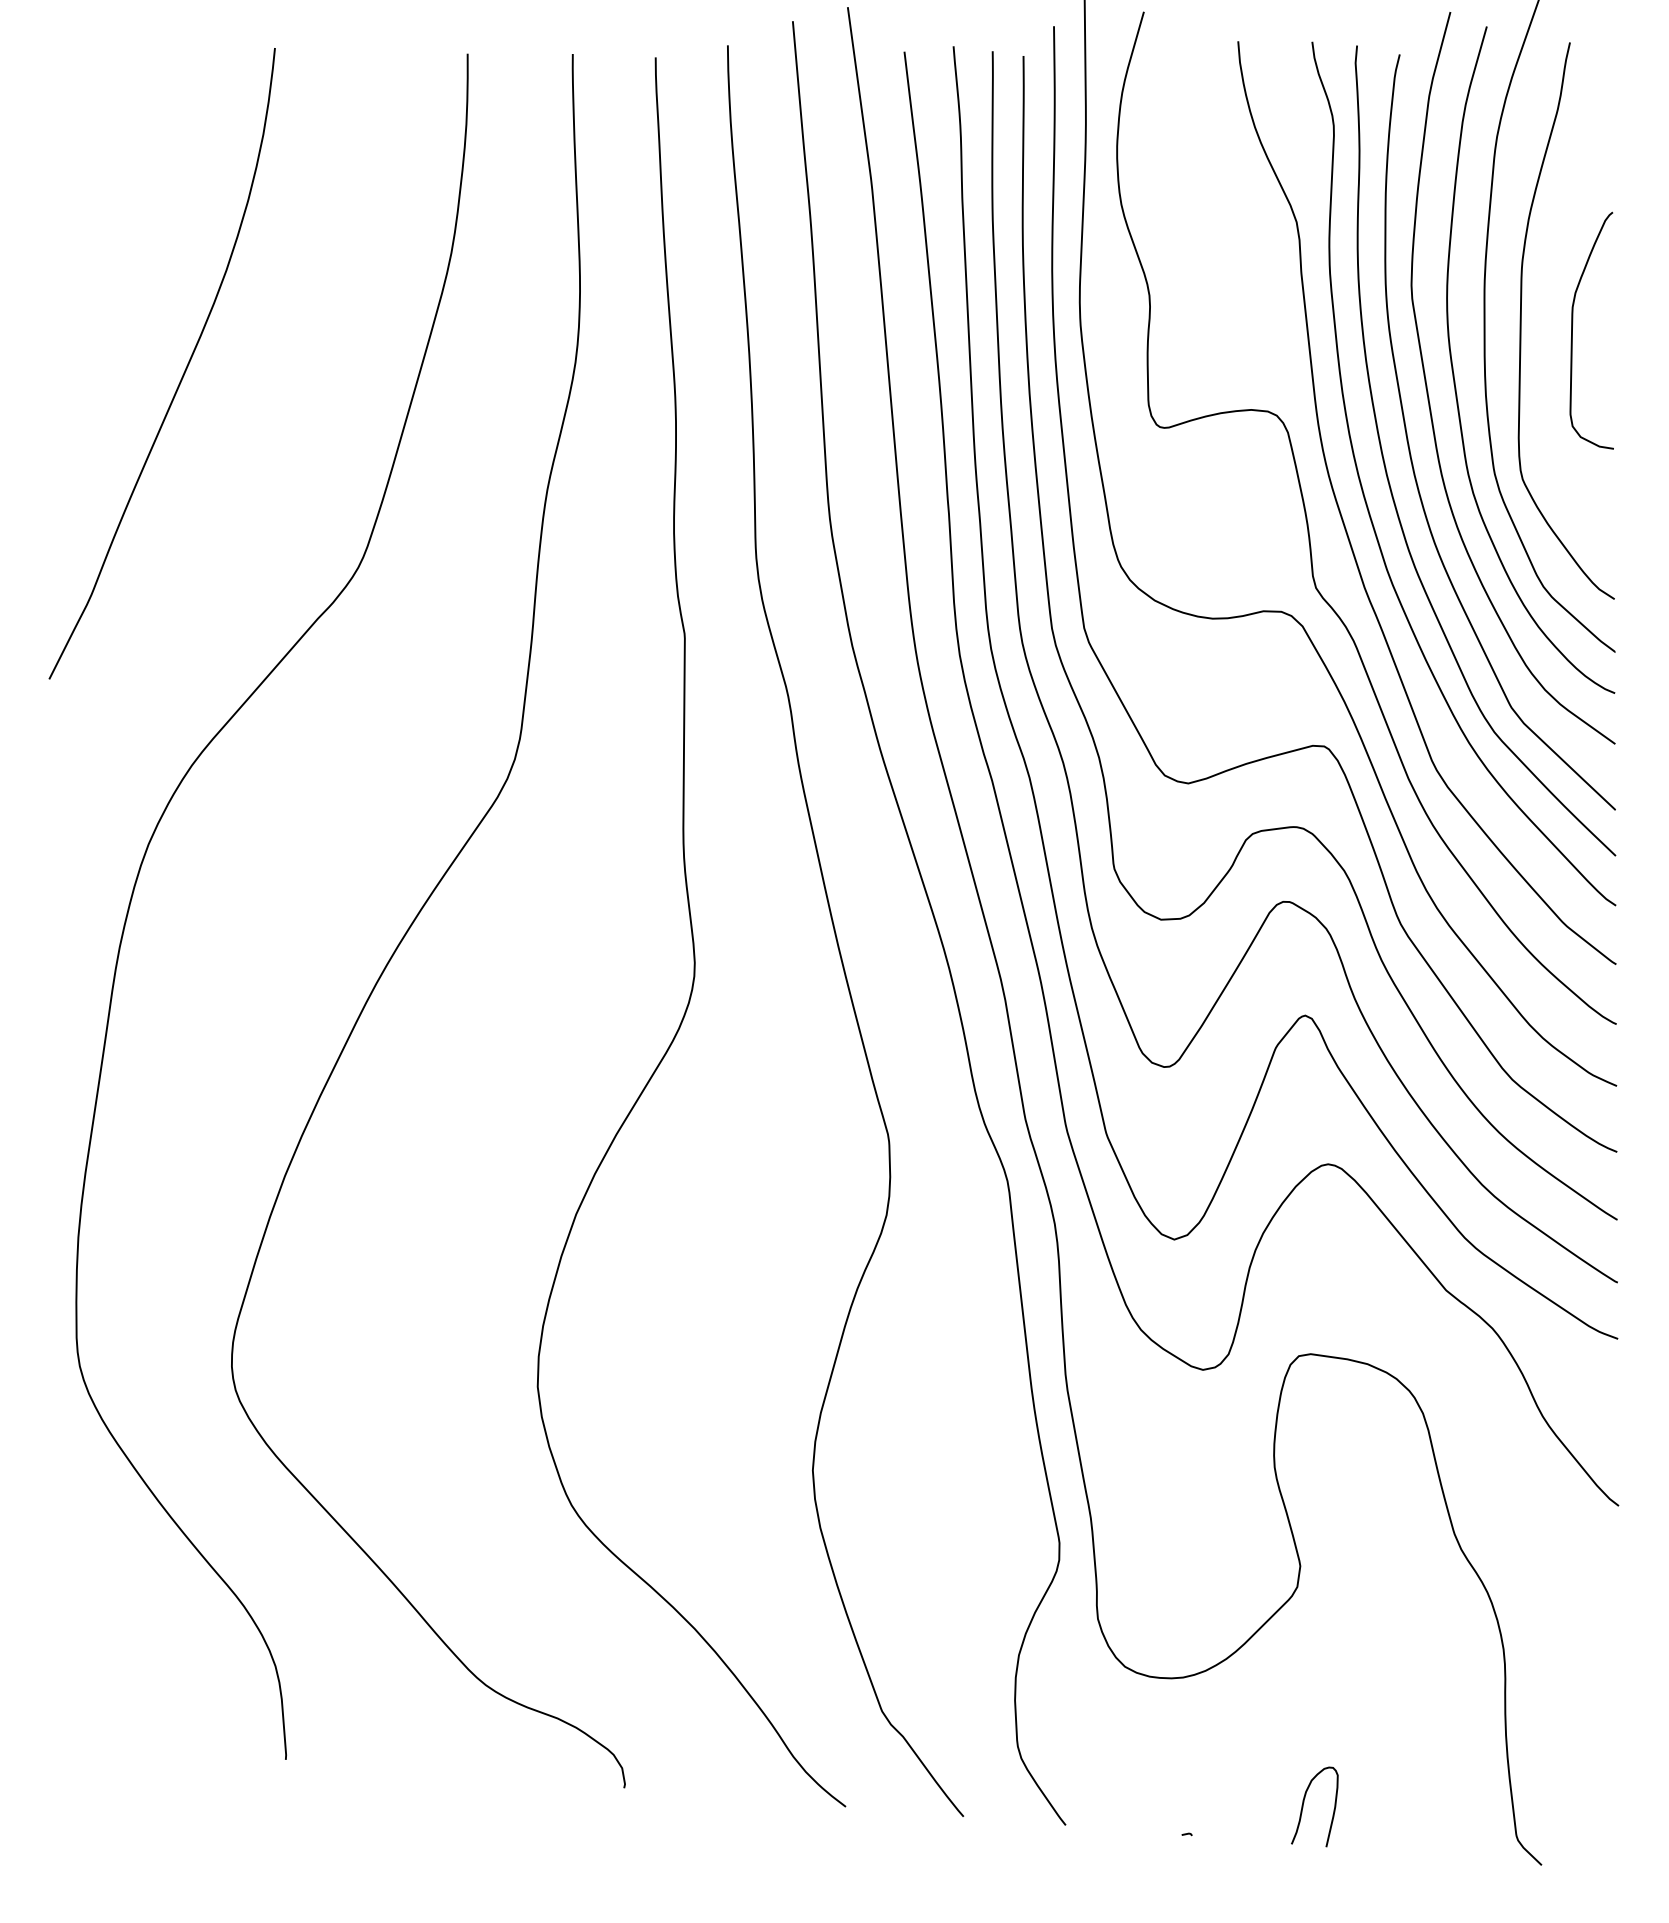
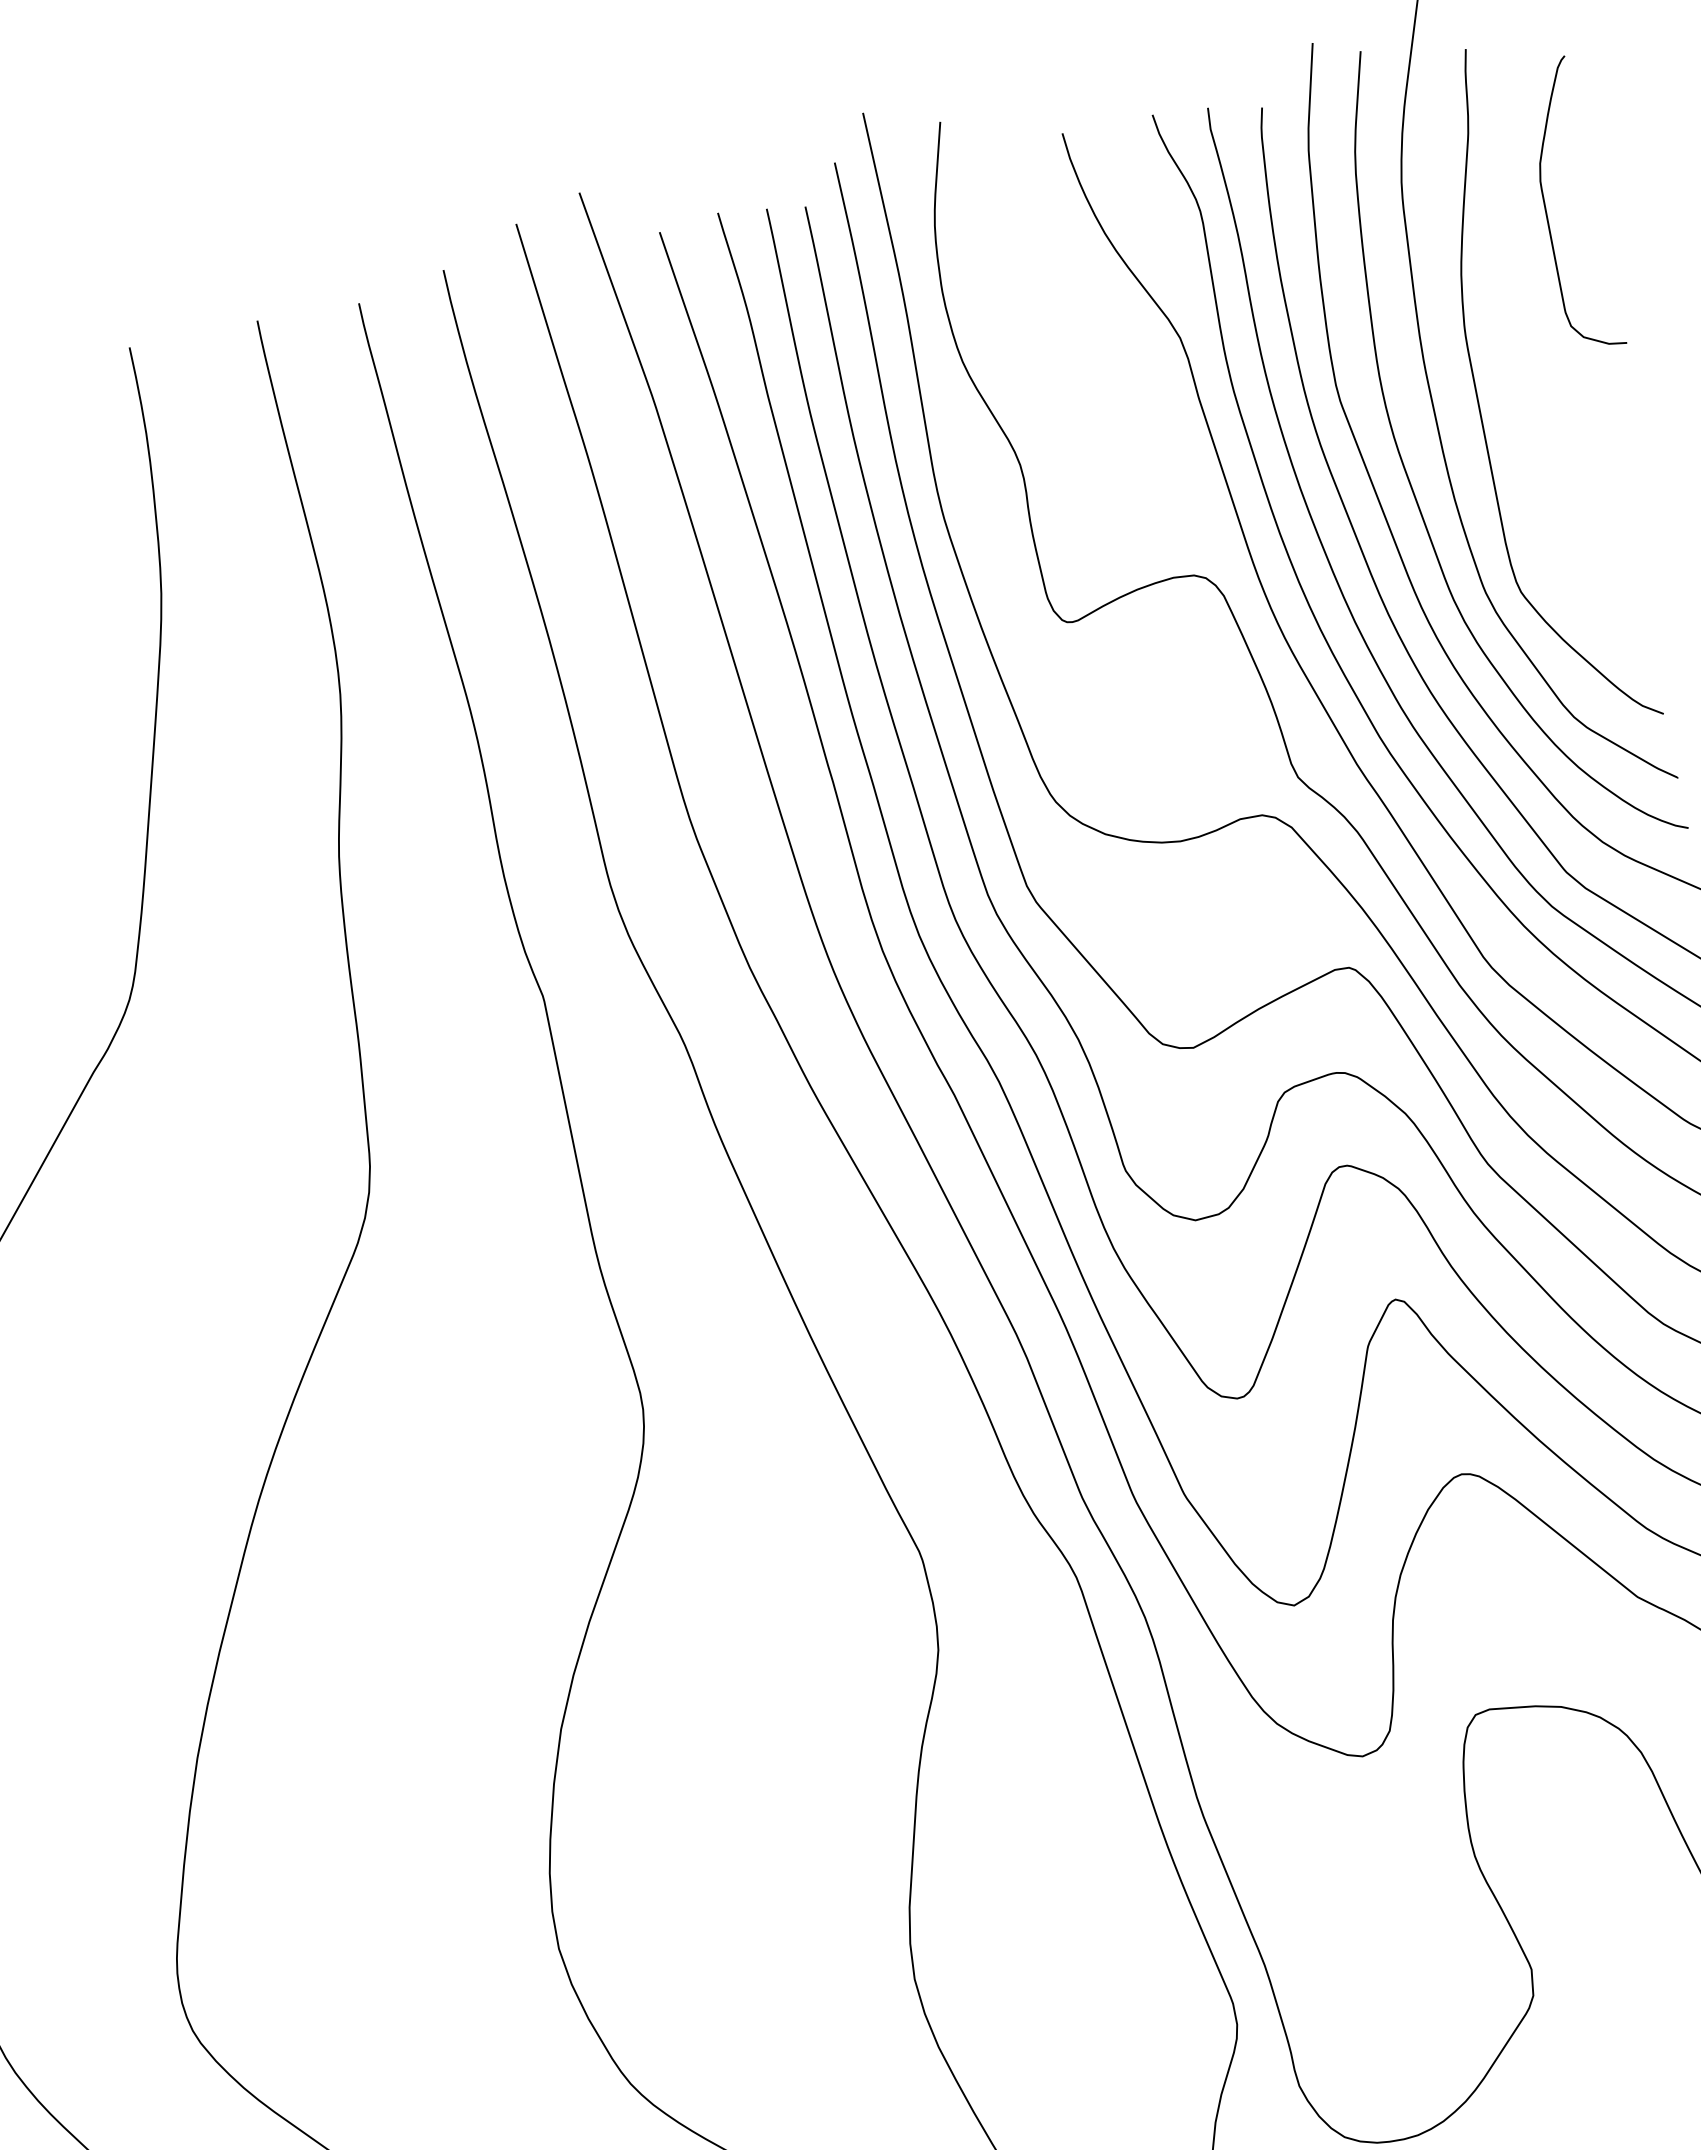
curve: (1572, 330) -> (1546, 209), moved

